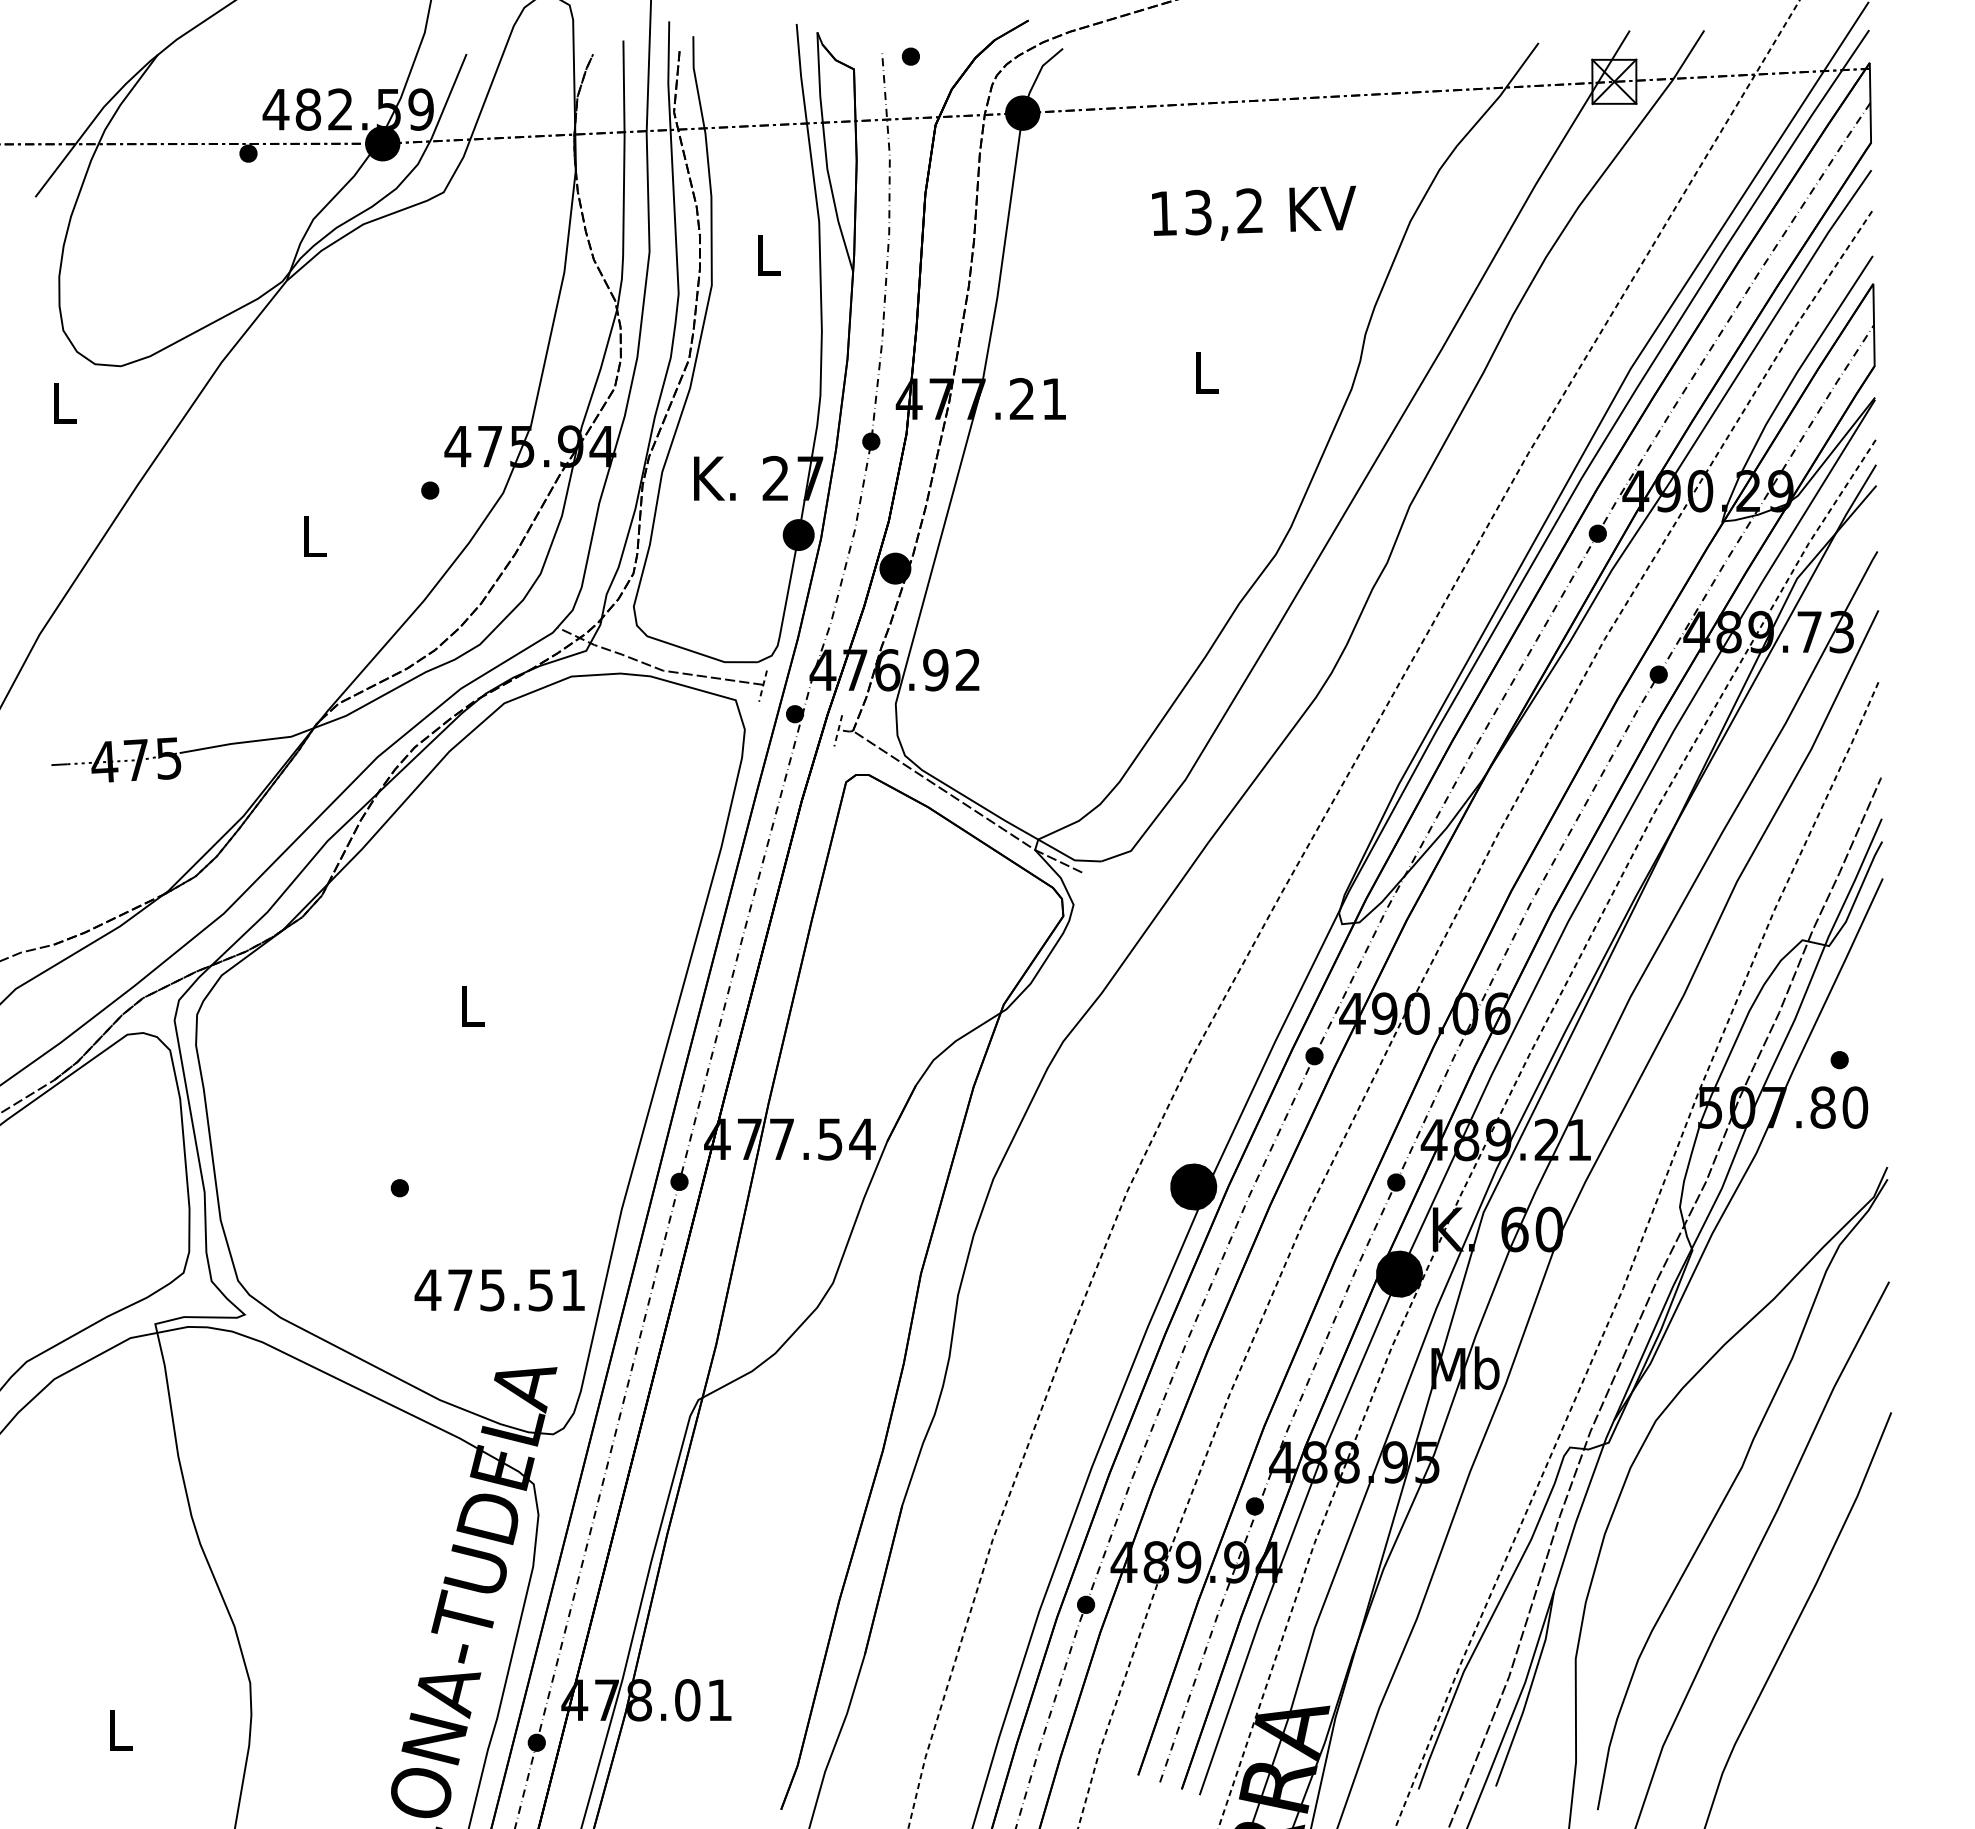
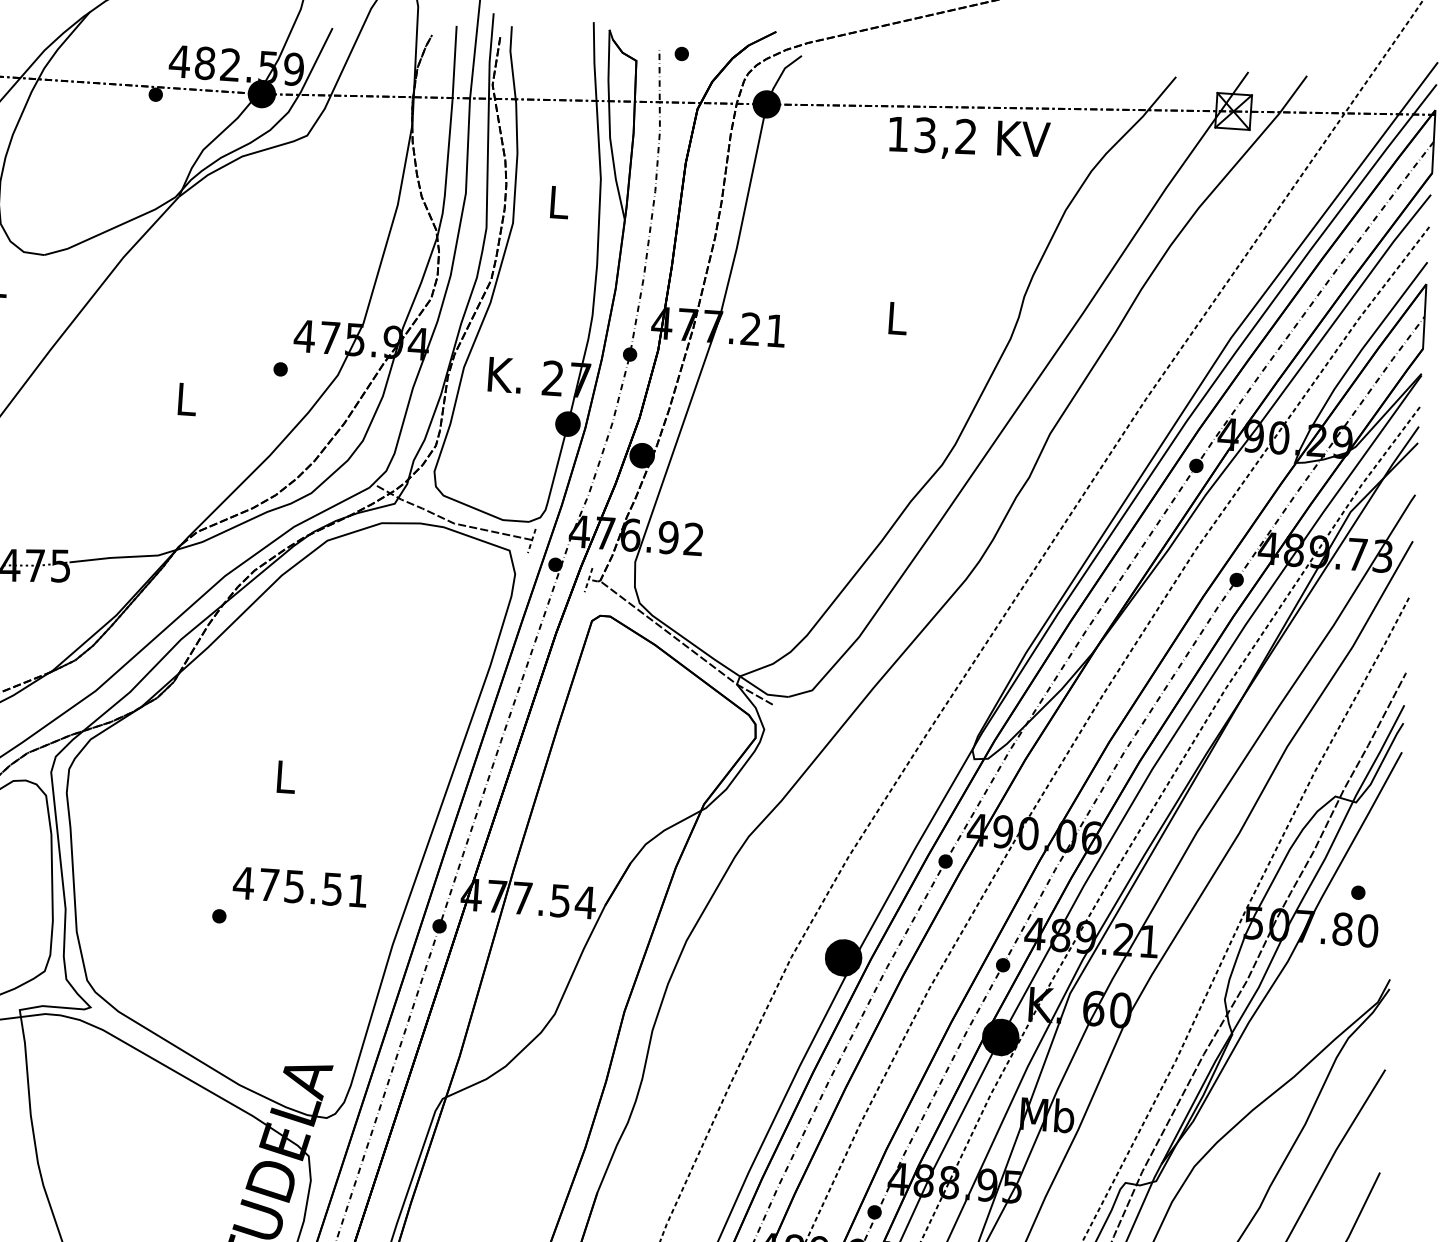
text: (1253, 212) -> (968, 138), moved
text: (499, 1290) -> (300, 887), moved

